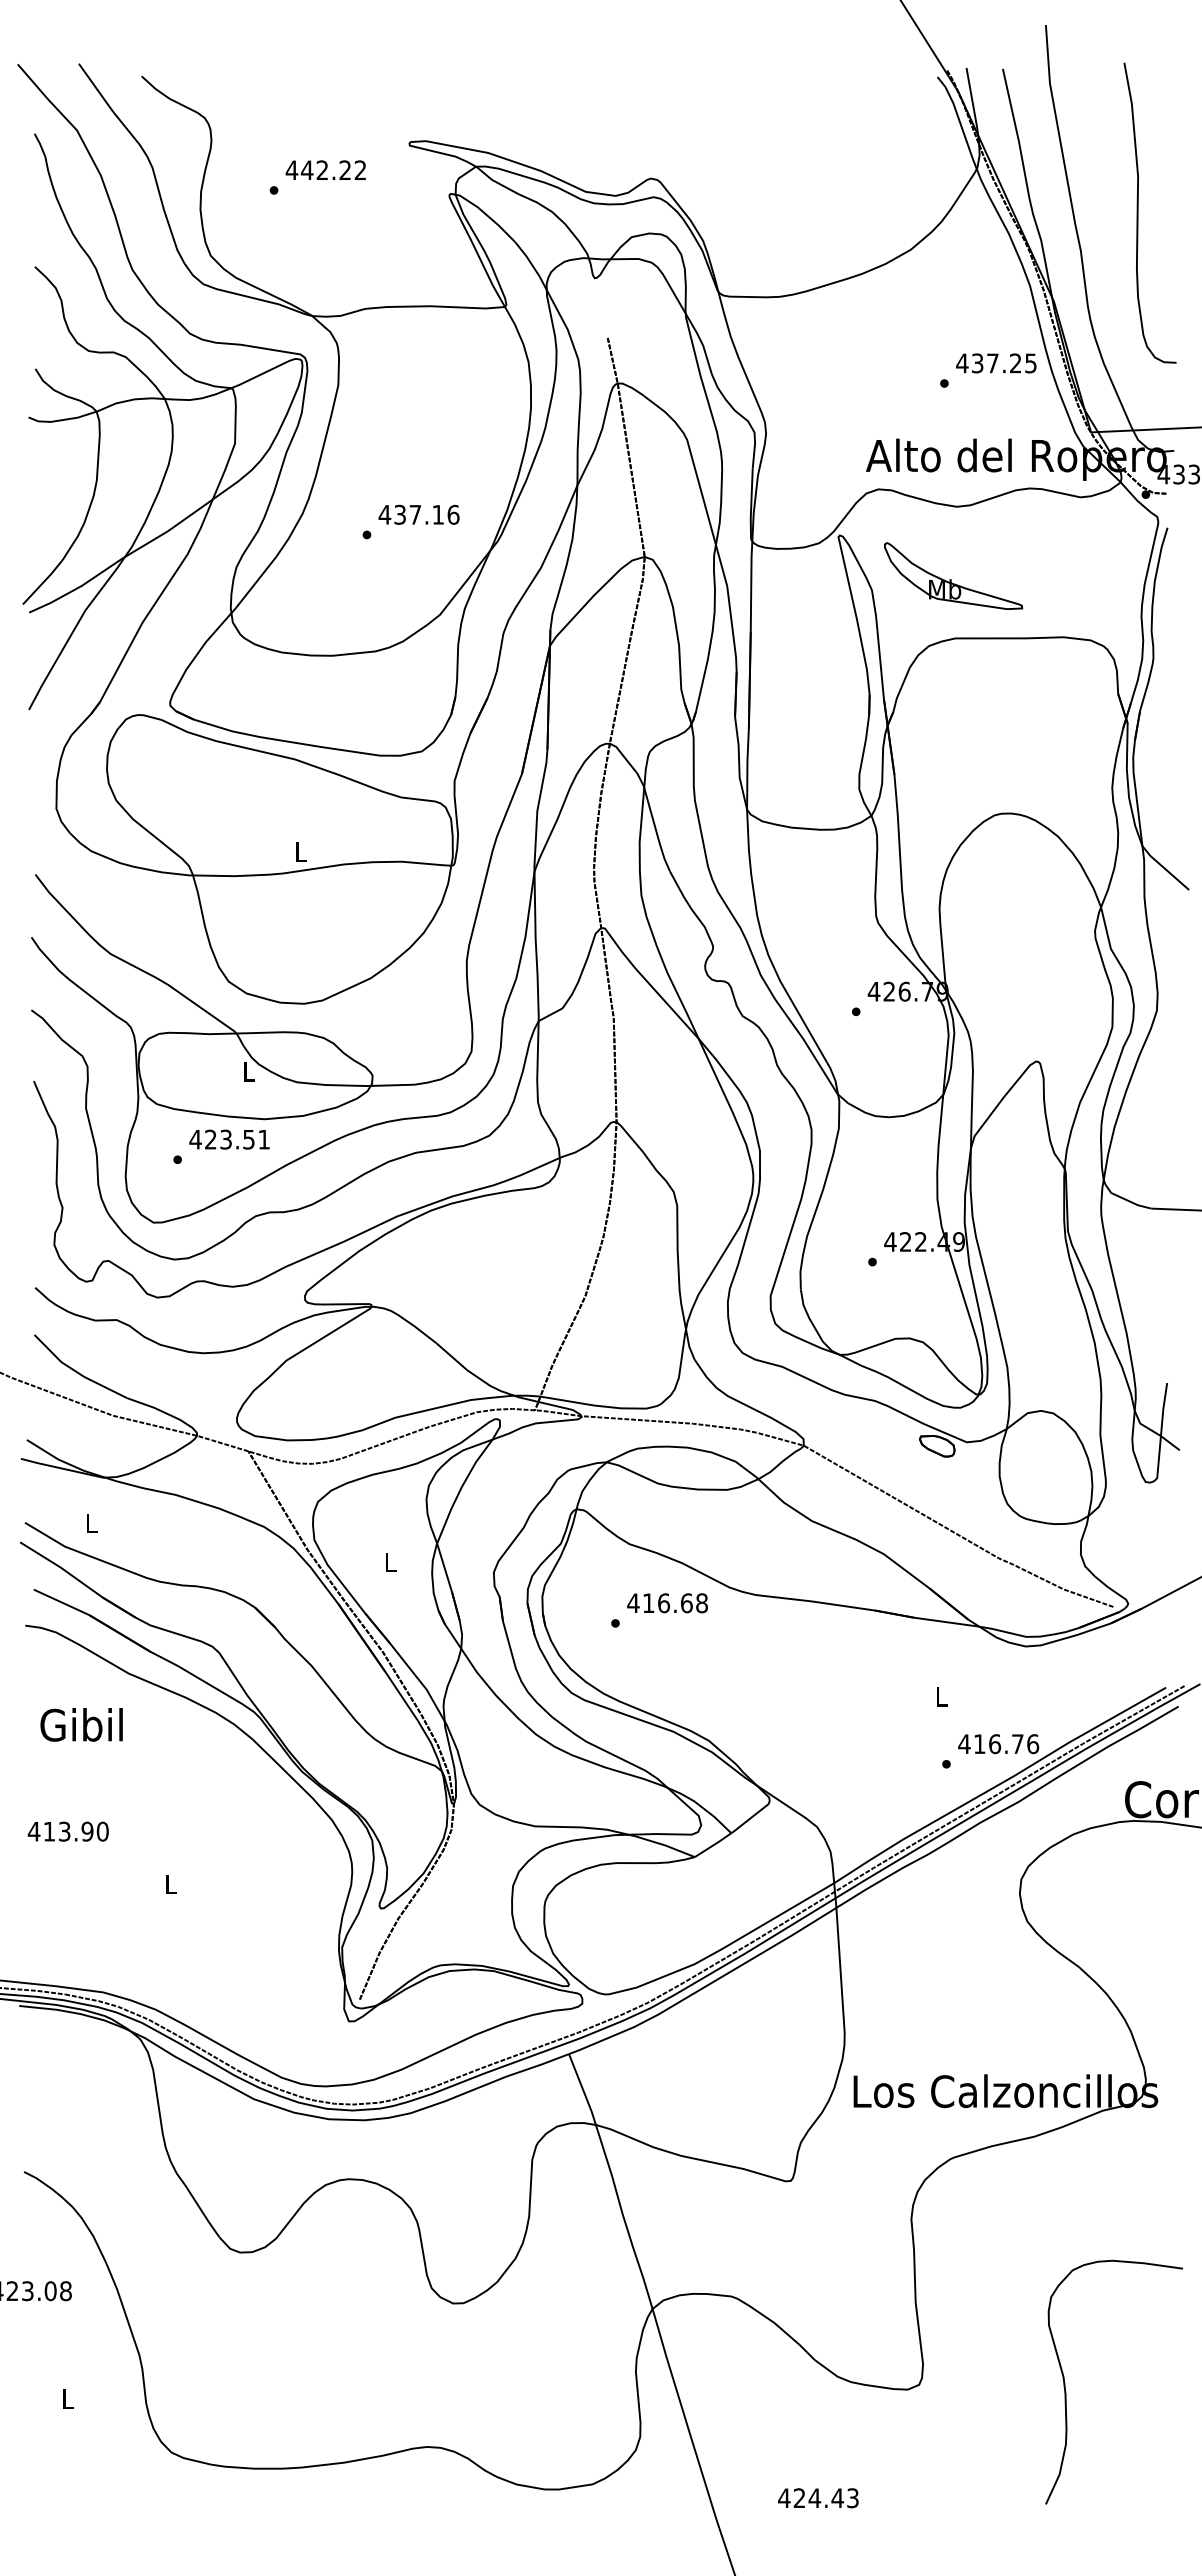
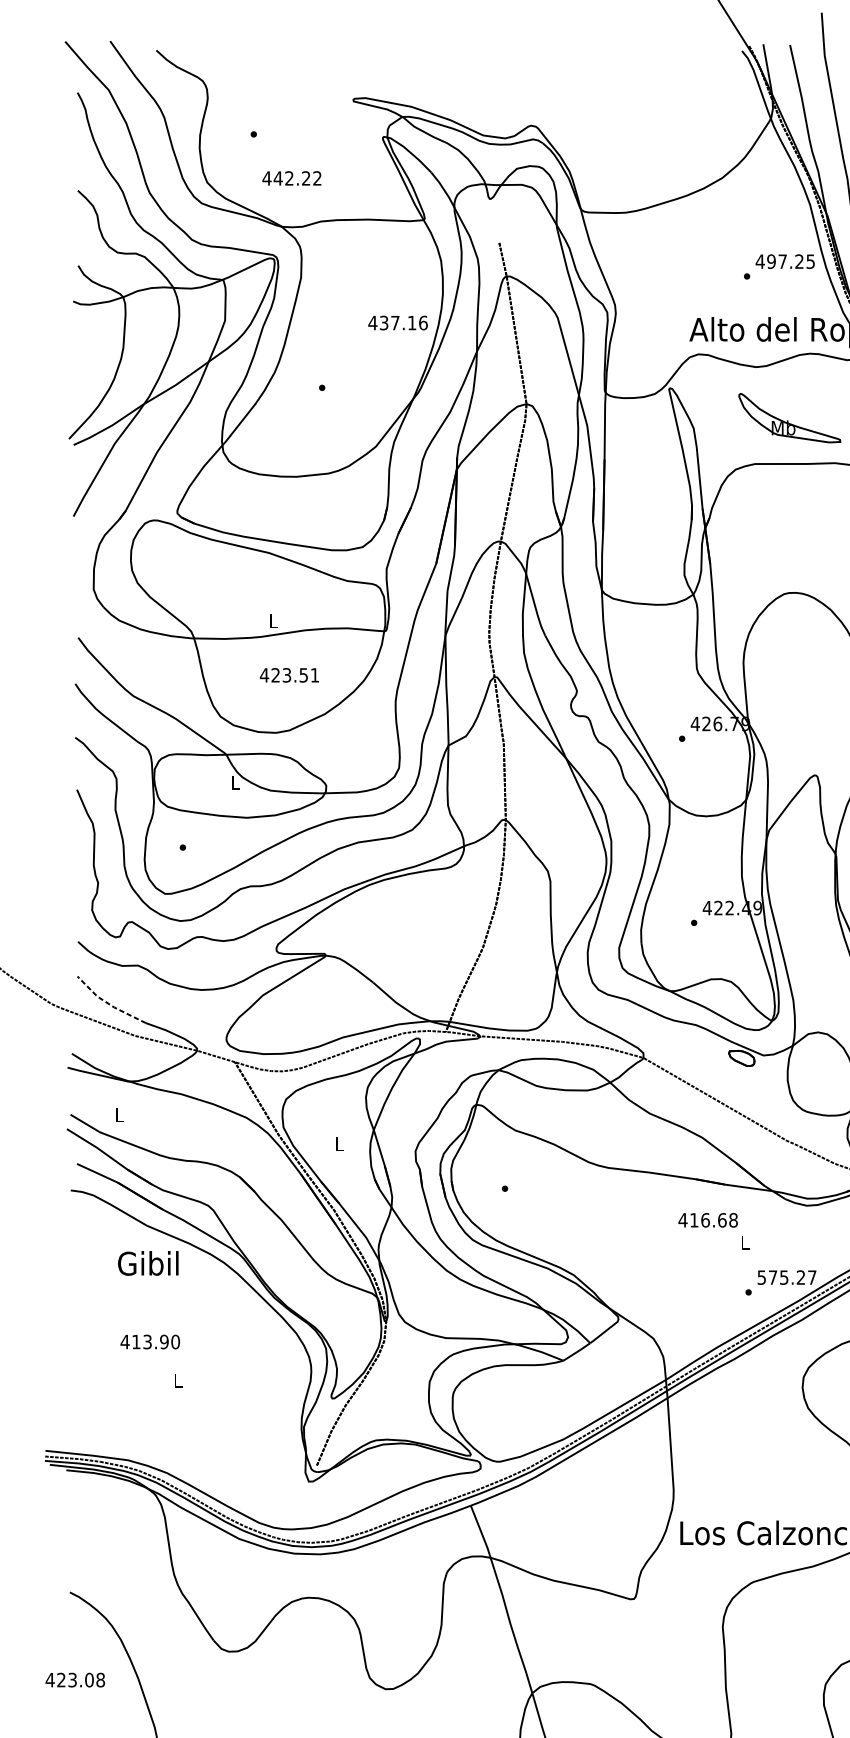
text: (325, 169) -> (291, 177), moved
text: (977, 363) -> (771, 261), 437.25 -> 497.25
text: (418, 514) -> (397, 322), moved
part: (953, 575) -> (789, 417), moved
text: (229, 1139) -> (289, 675), moved
line: (76, 1371) -> (108, 1003), solid -> dashed
text: (667, 1603) -> (708, 1220), moved
text: (81, 1724) -> (148, 1263), moved
text: (998, 1744) -> (786, 1277), 416.76 -> 575.27
text: (67, 1831) -> (149, 1341), moved

